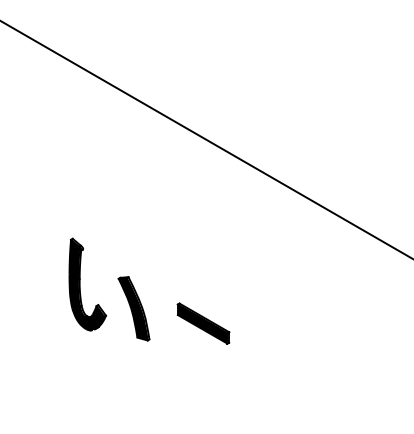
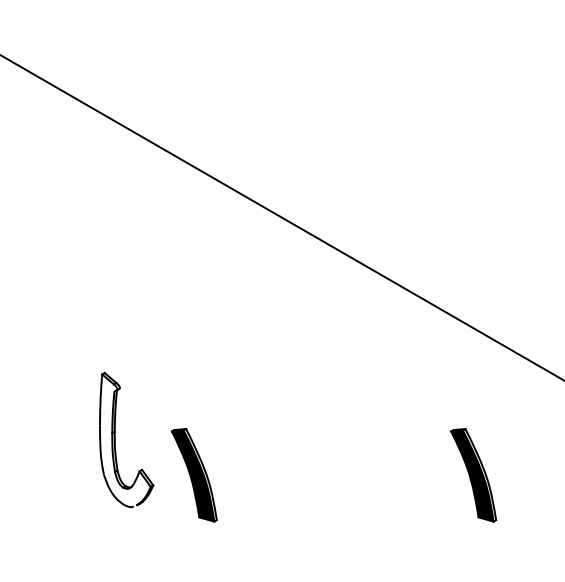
fill: (86, 284) -> (124, 439), removed
part: (324, 308) -> (472, 474), added
part: (203, 323) -> (295, 496), removed

